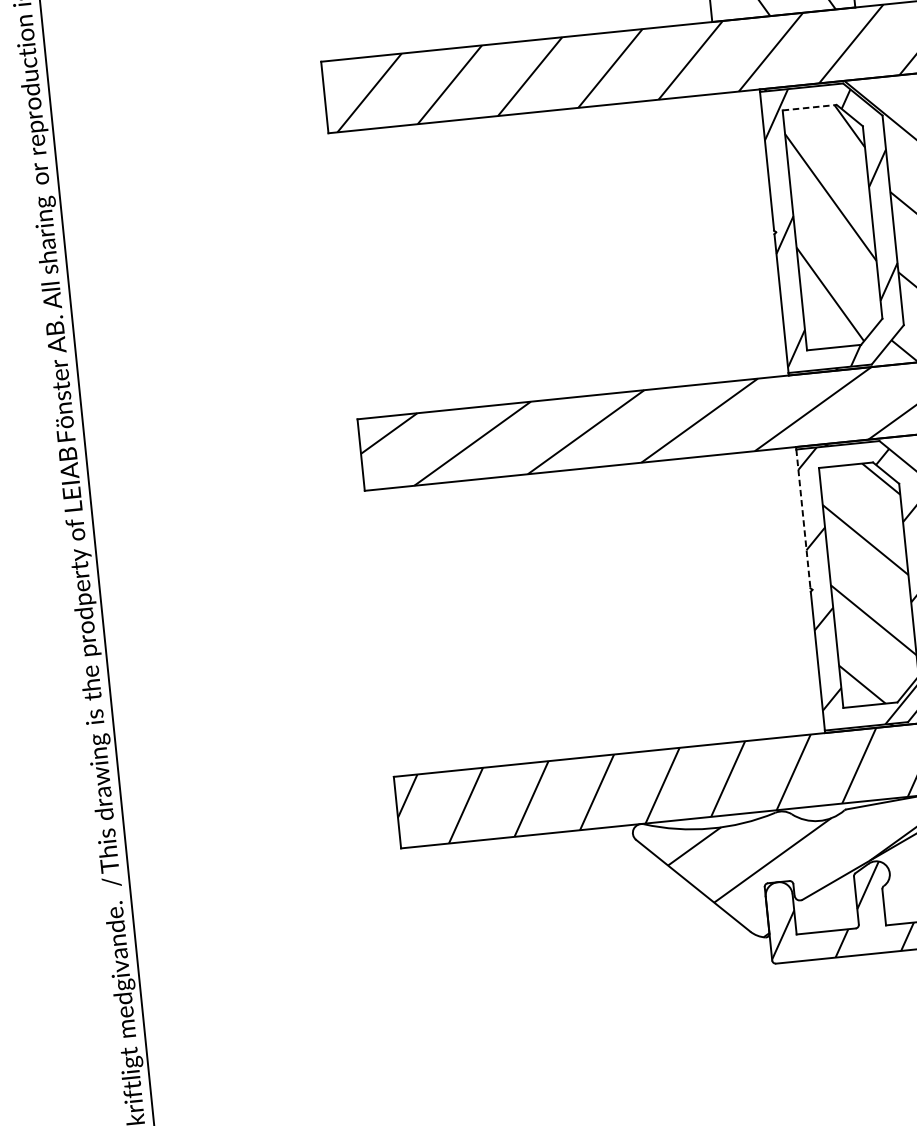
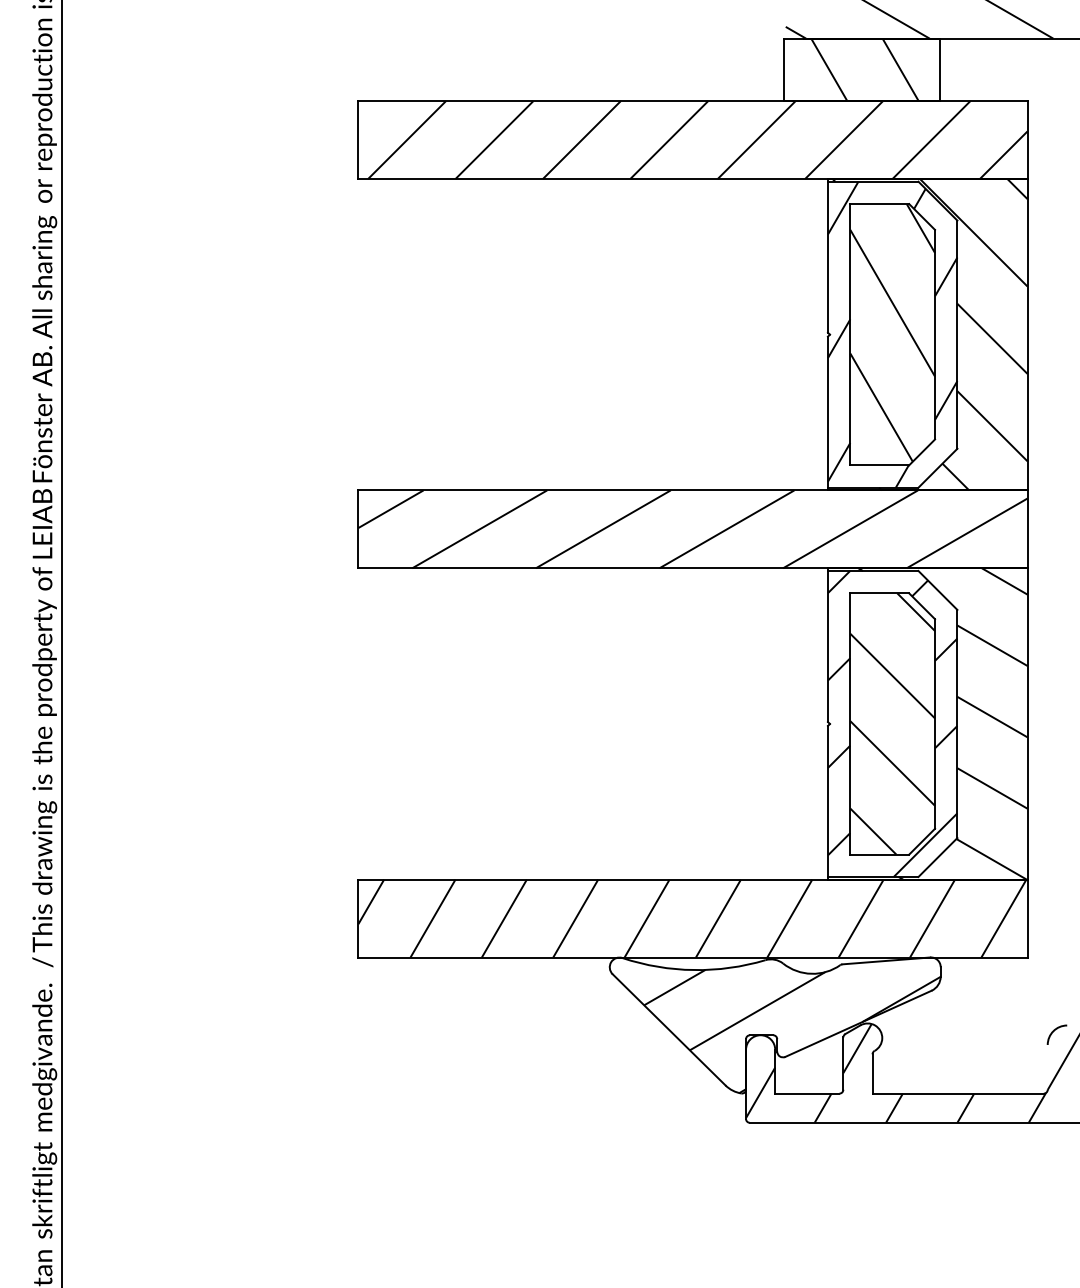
line: (810, 107) -> (880, 204), dashed -> solid
line: (802, 518) -> (827, 646), dashed -> solid

